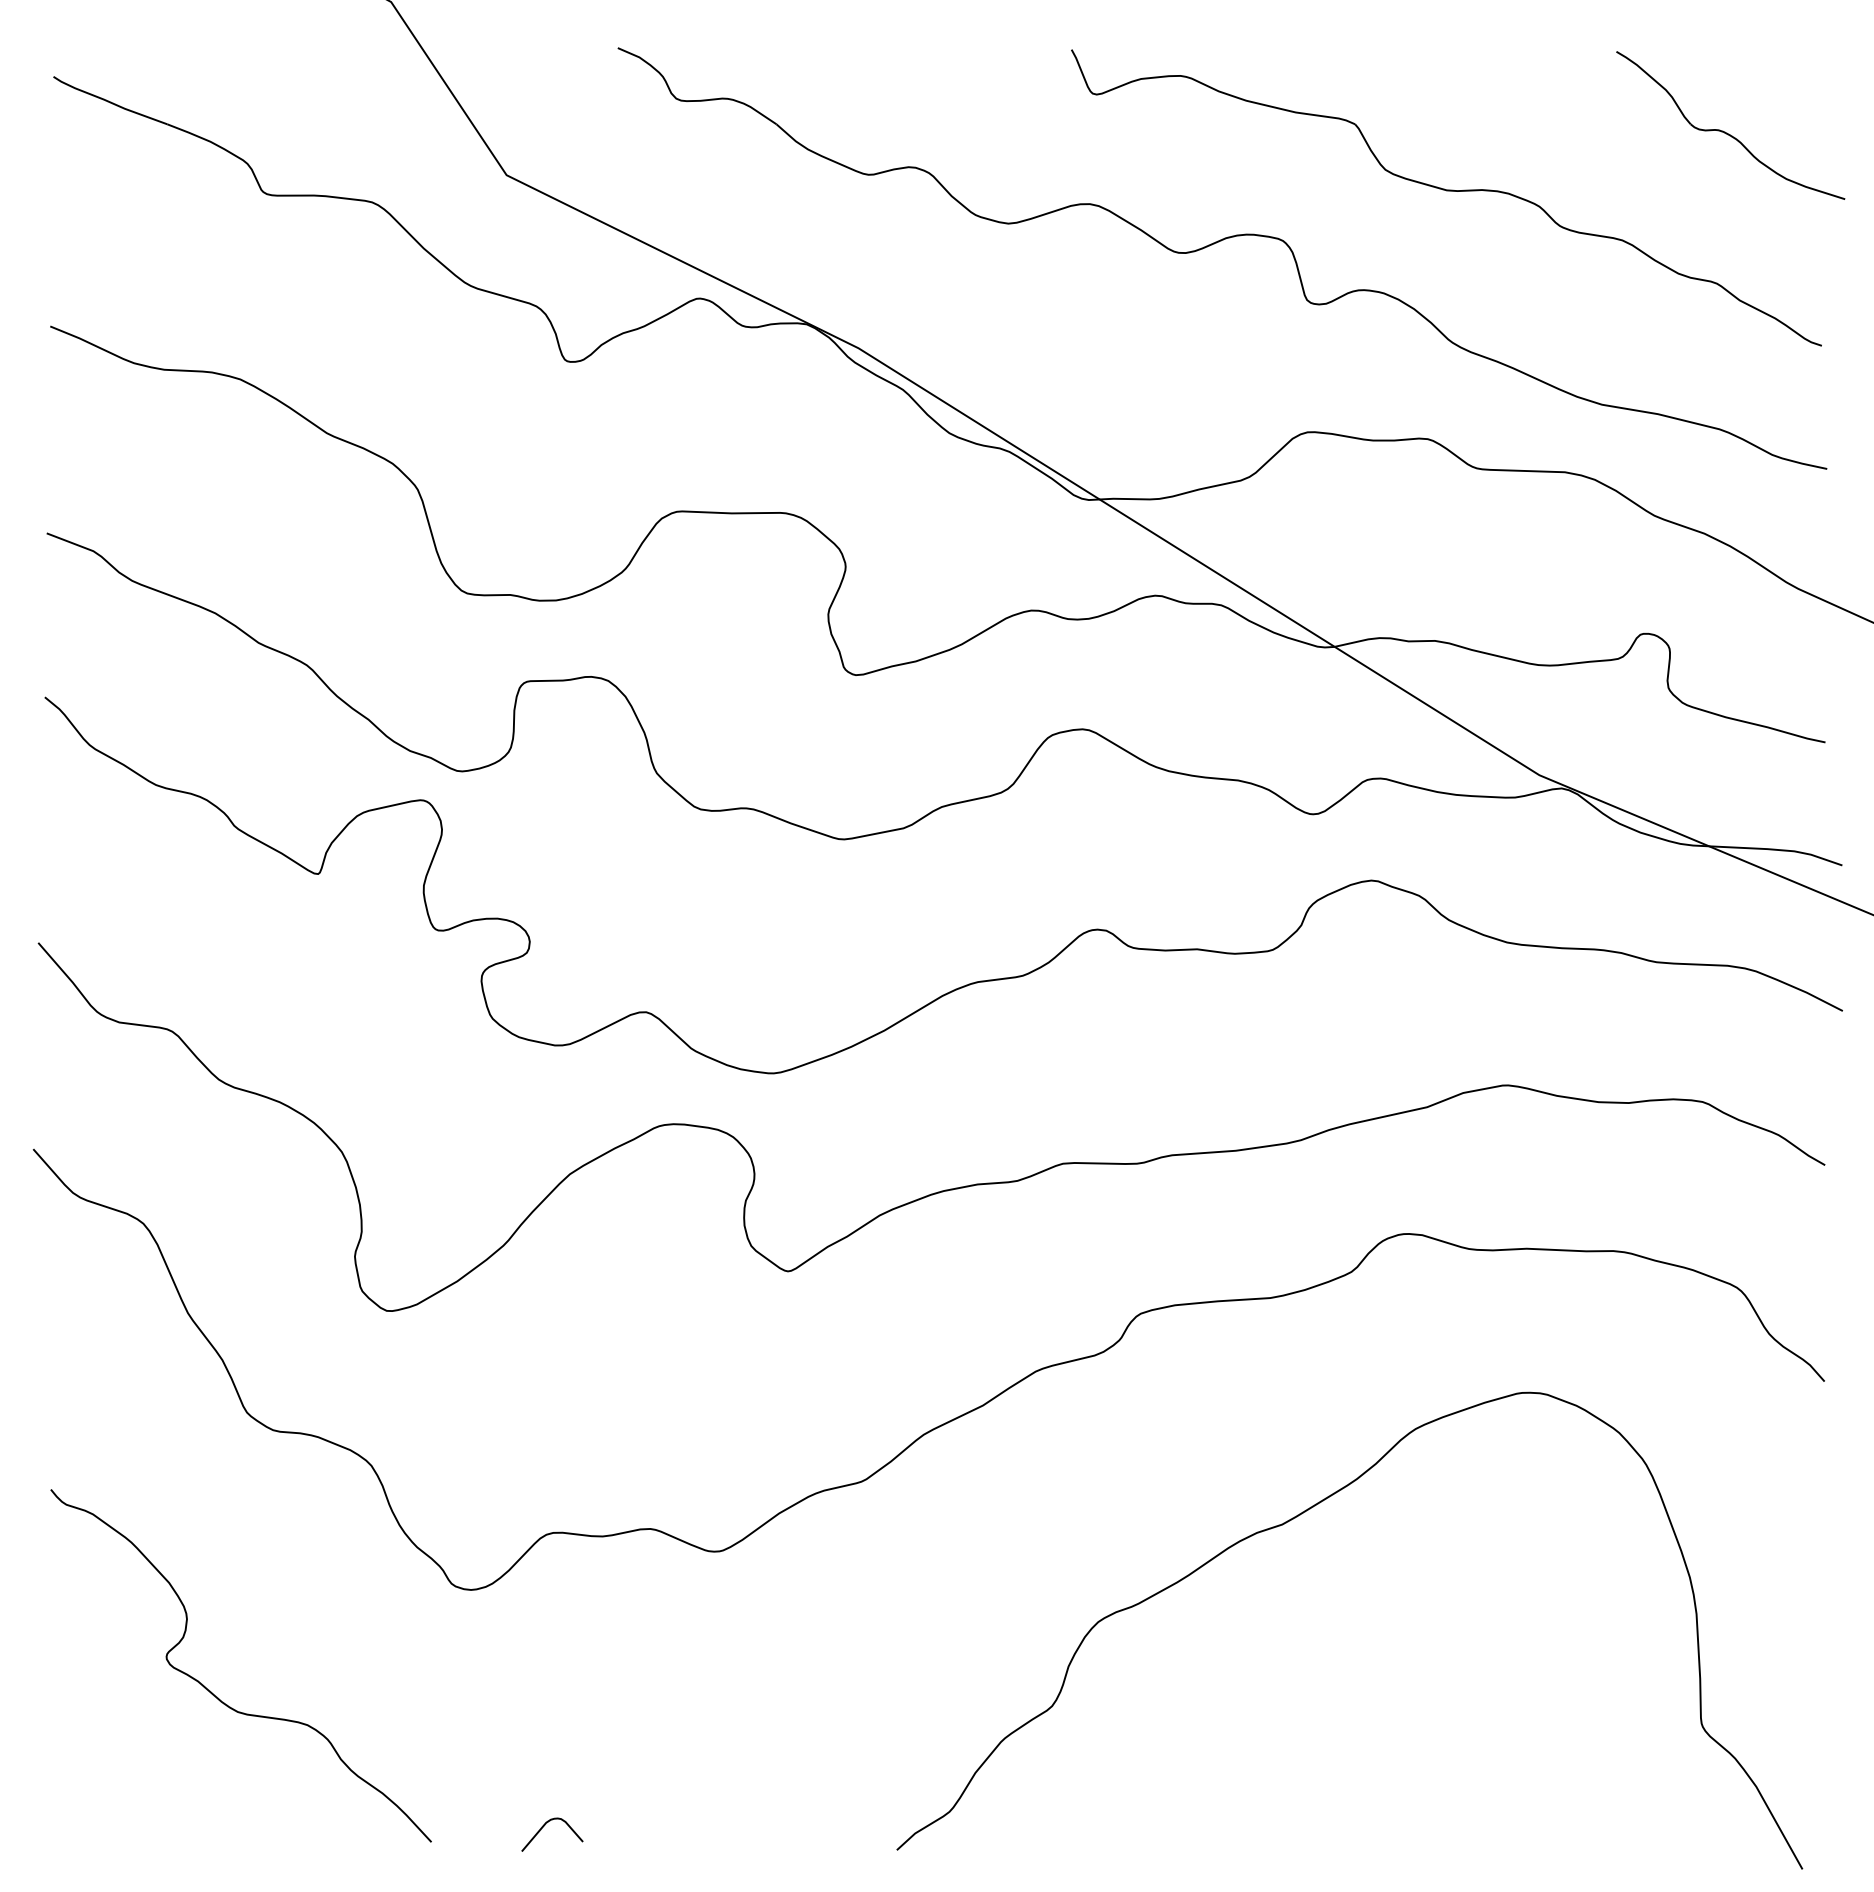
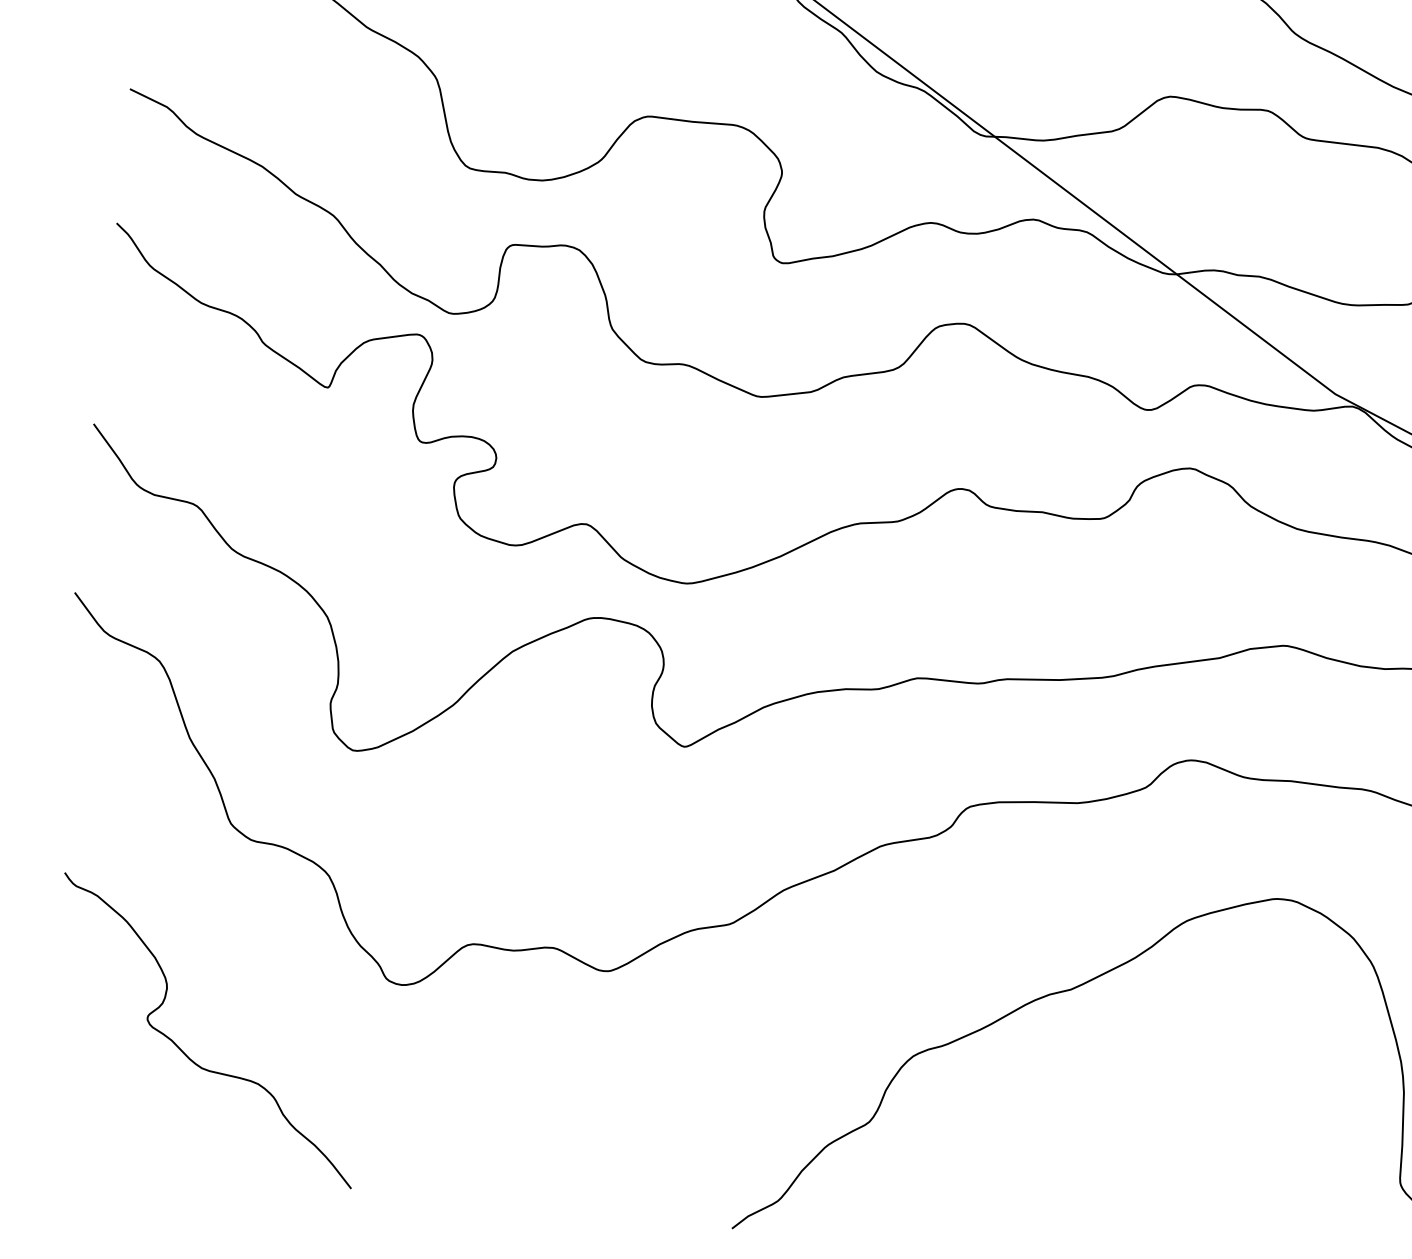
curve: (544, 1826) -> (445, 1184), removed

